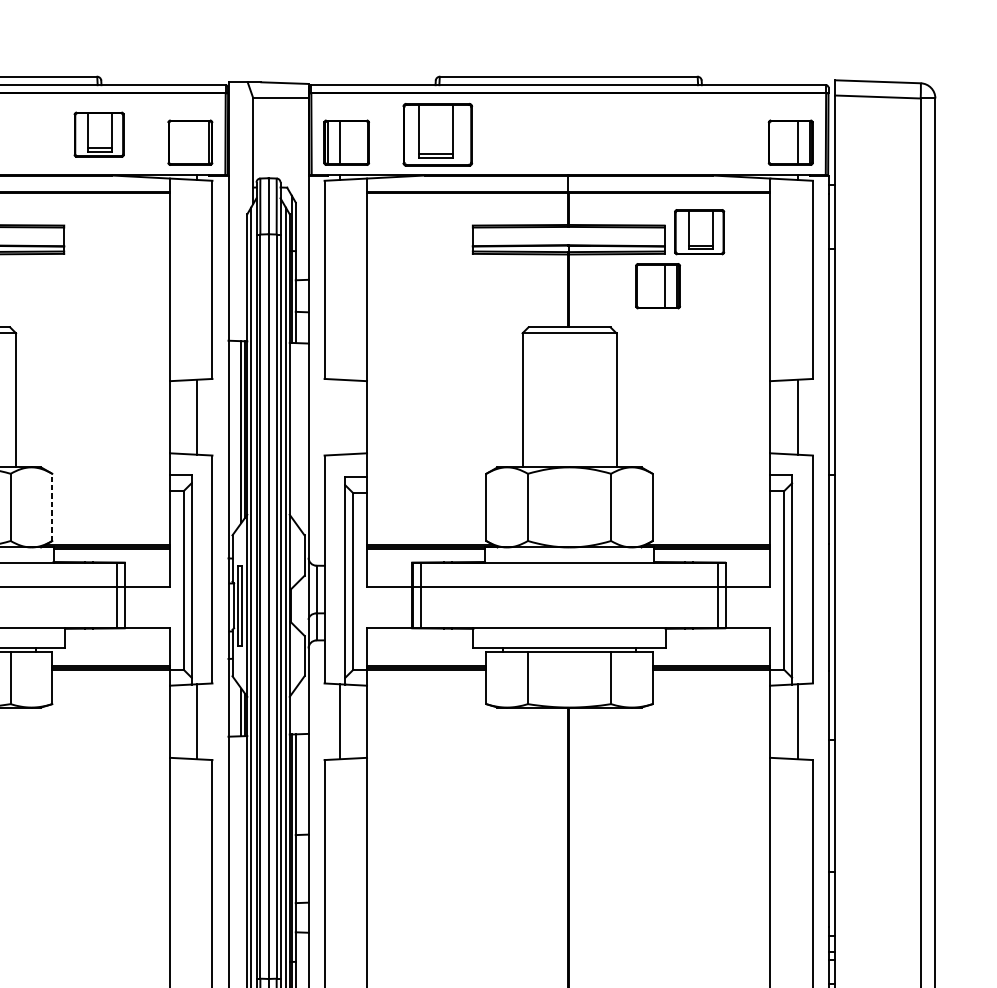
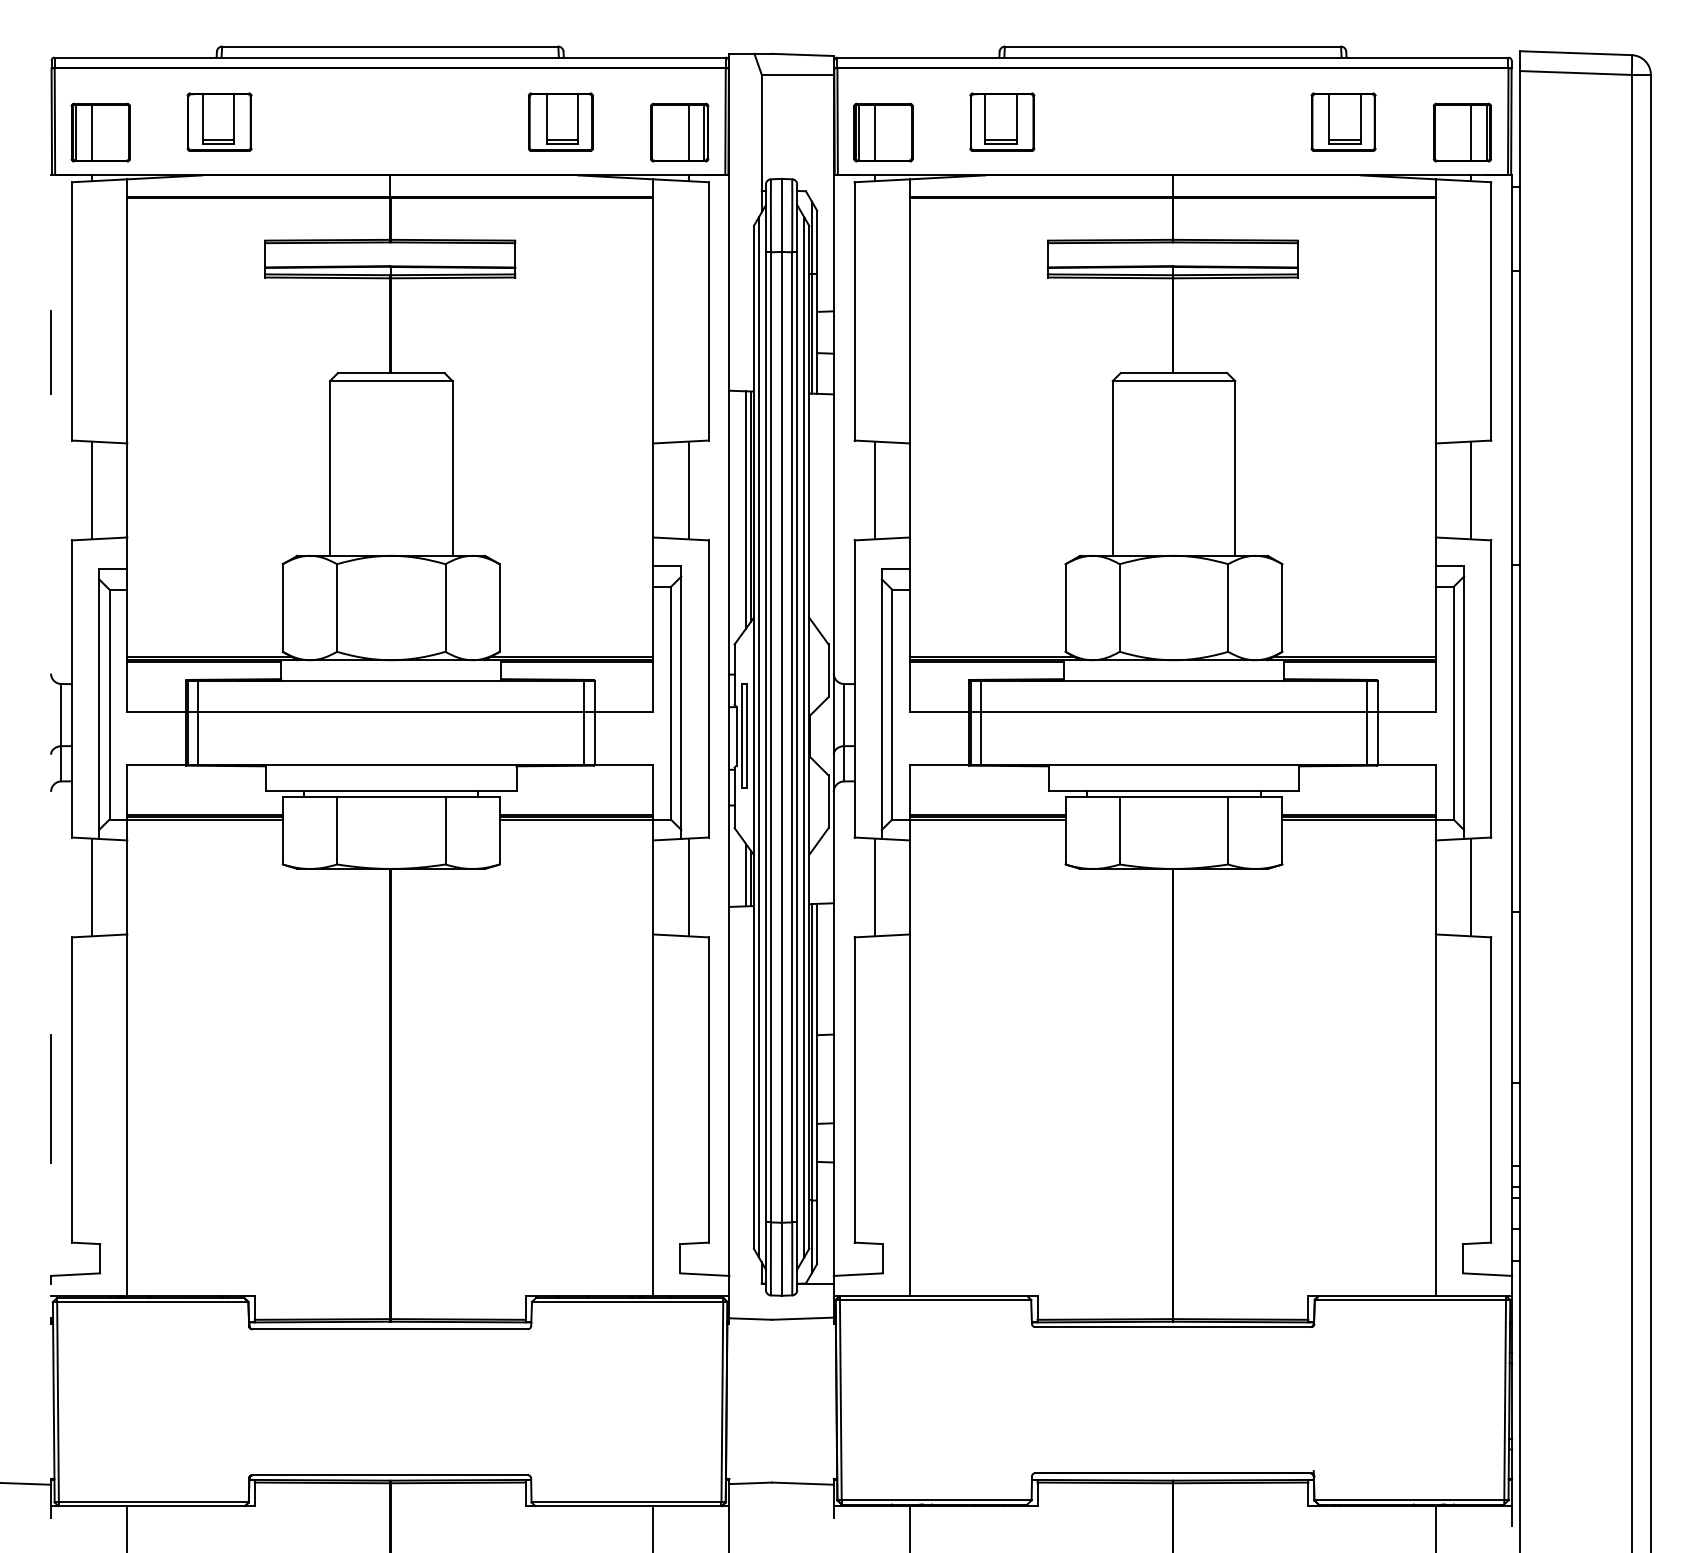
part: (437, 134) -> (1002, 121), size x0.71
line: (197, 142) -> (688, 132), added
part: (699, 231) -> (1343, 121), moved
part: (657, 286) -> (1288, 319), removed
line: (339, 417) -> (874, 490), added
line: (52, 507) -> (499, 608), dashed -> solid

